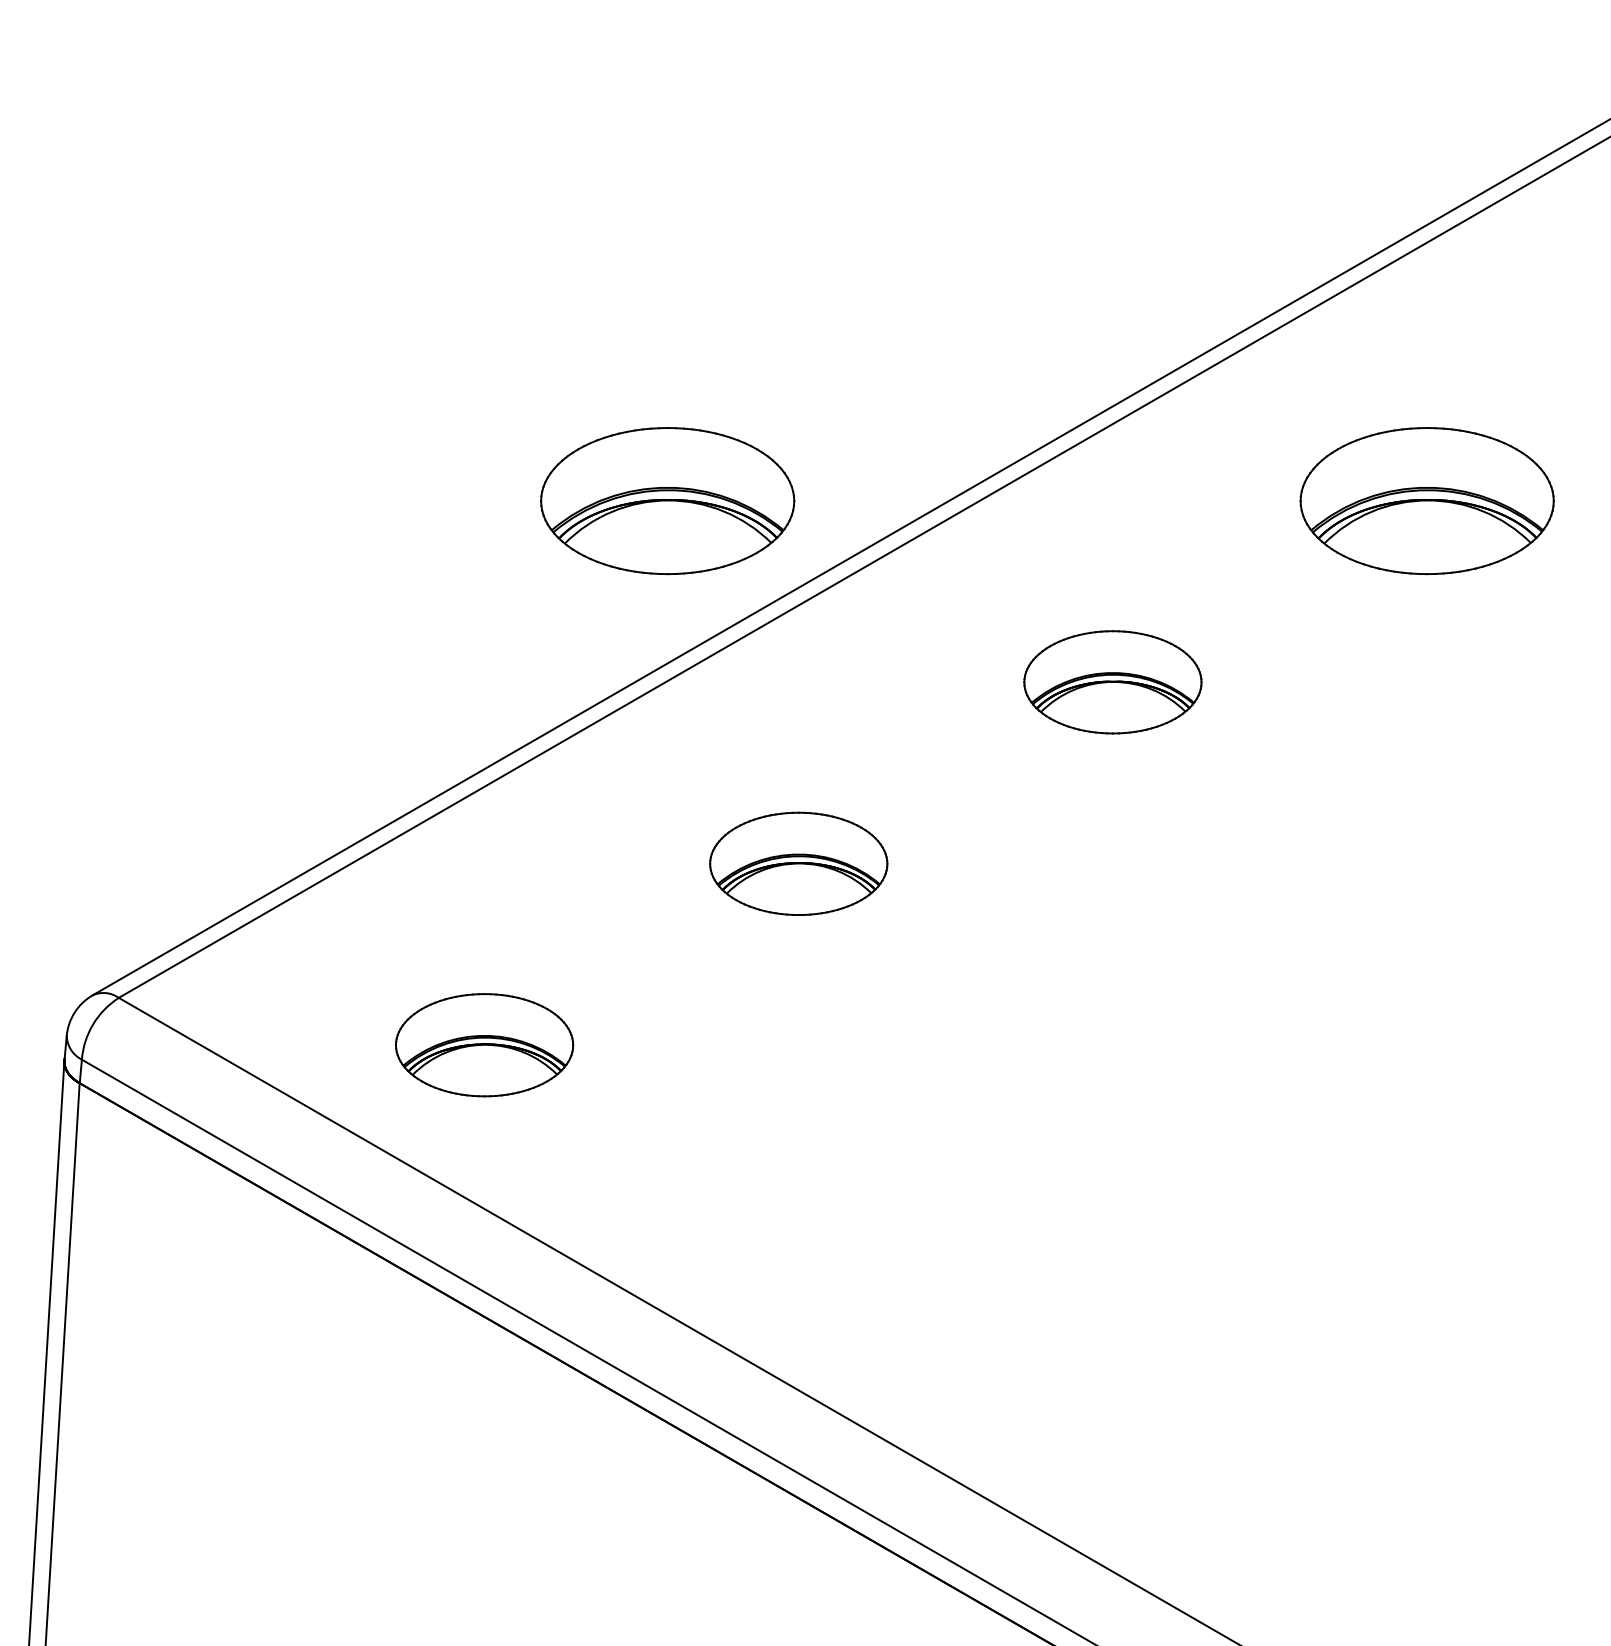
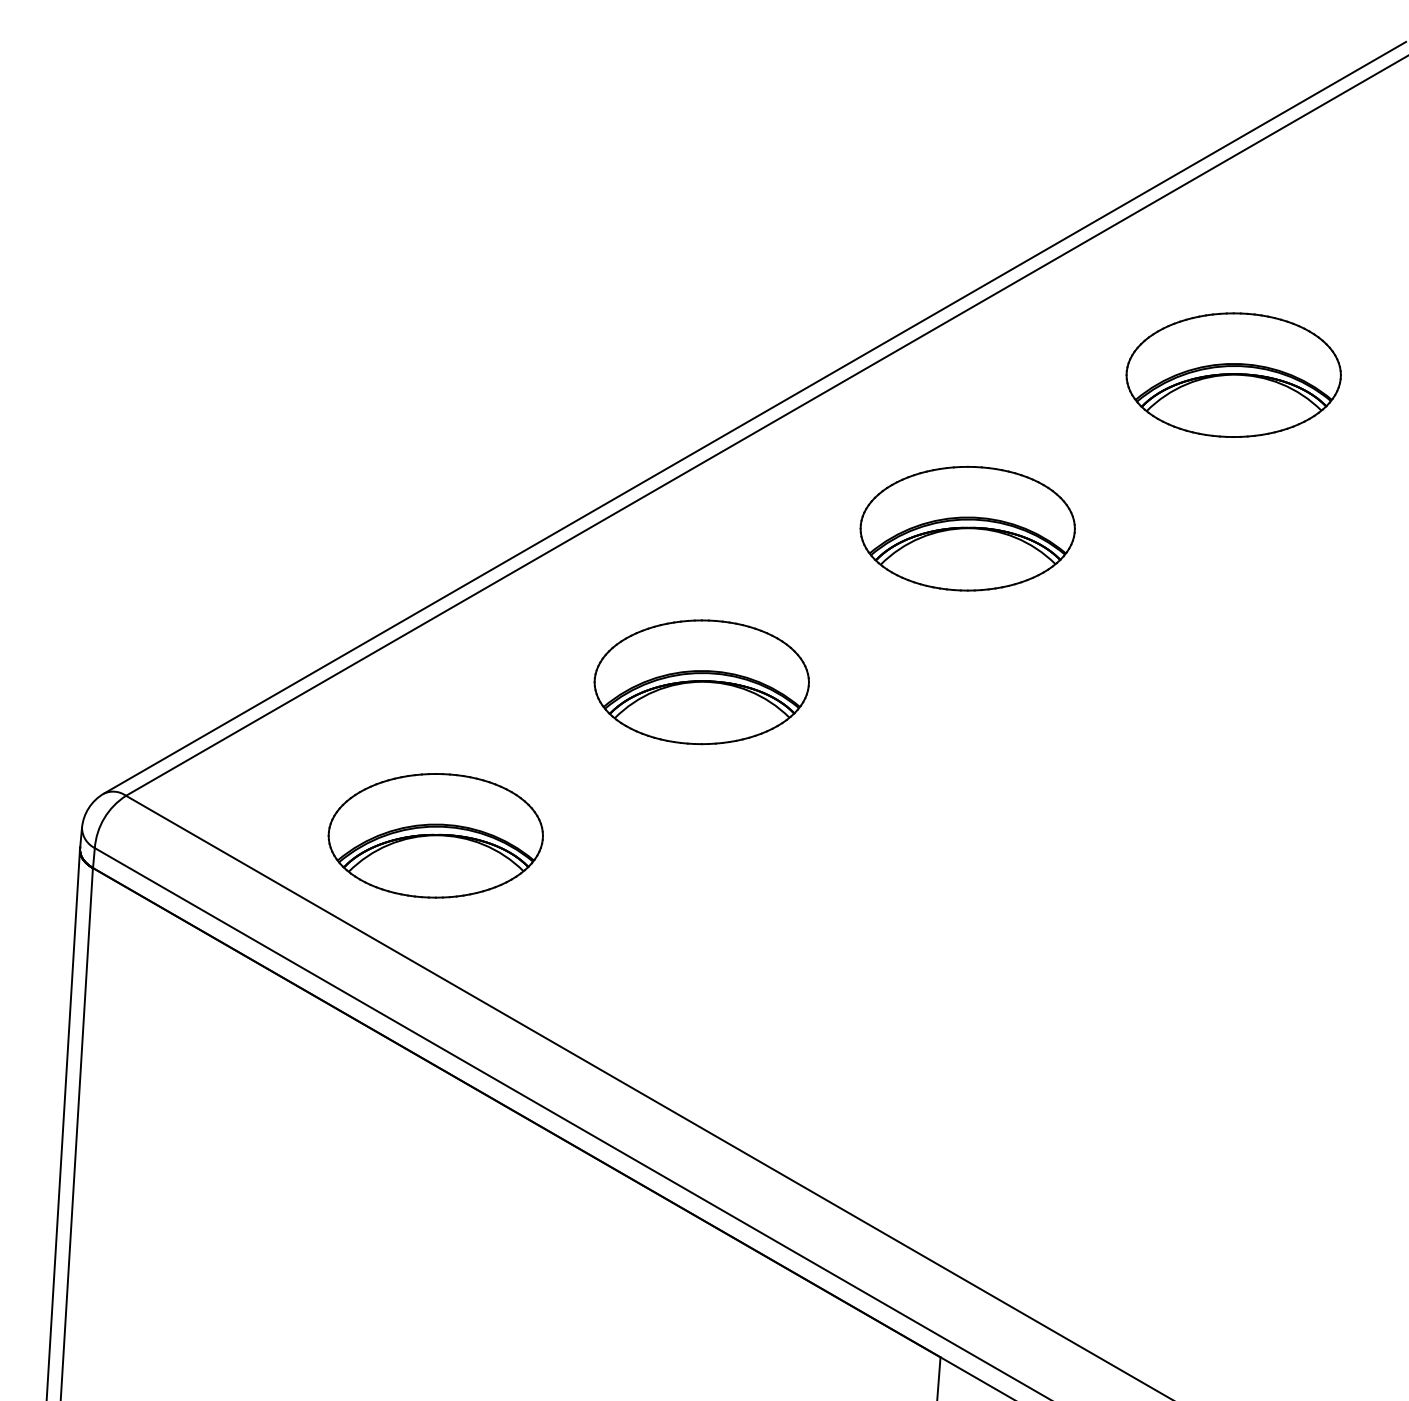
part: (667, 500) -> (590, 374), removed
part: (1112, 682) -> (967, 528), size x1.43
part: (798, 864) -> (701, 682), size x1.43
part: (484, 1044) -> (435, 835), size x1.43

